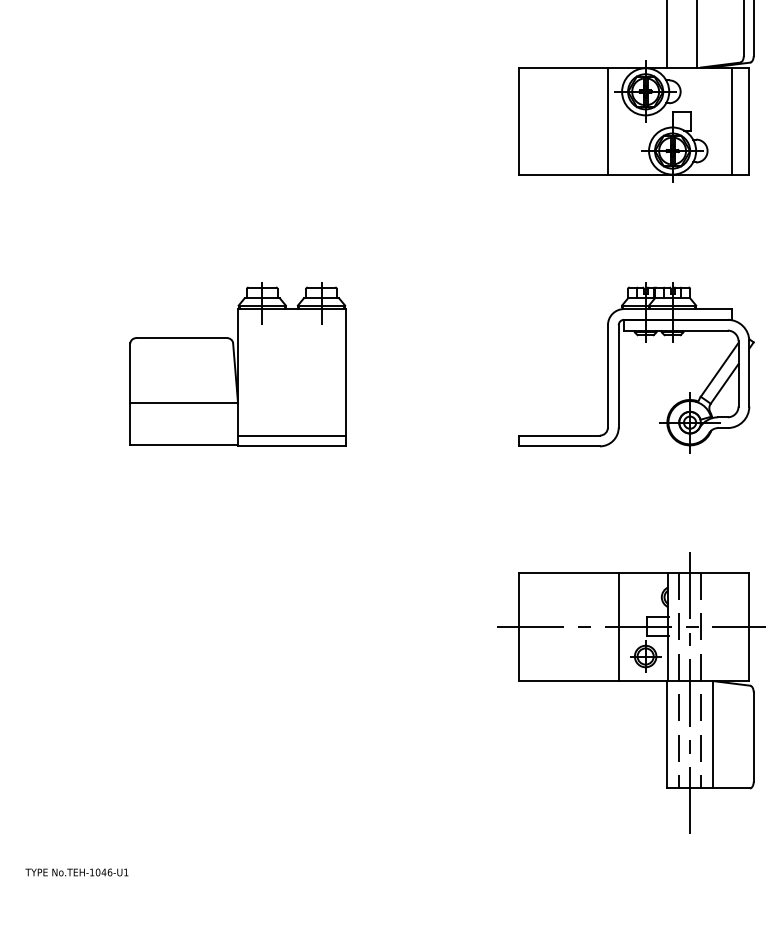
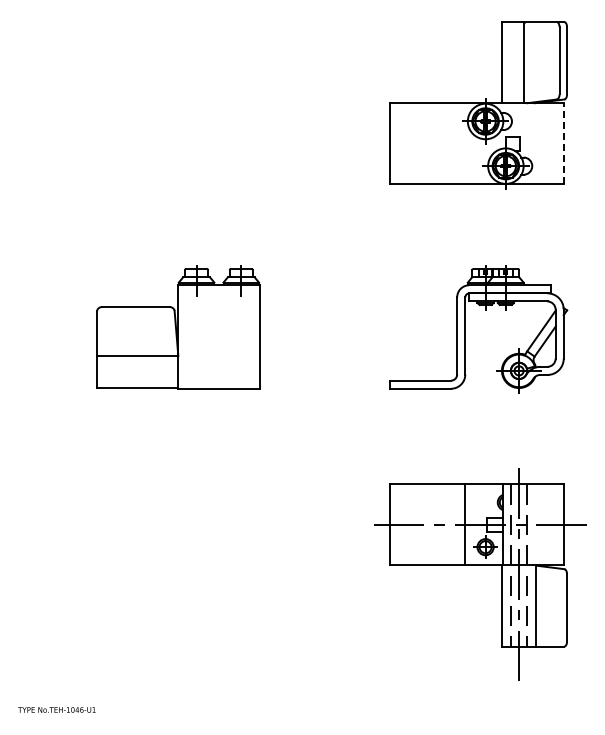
line: (608, 121) -> (457, 143), removed
line: (731, 121) -> (550, 143), removed
line: (749, 121) -> (563, 143), solid -> dashed
line: (291, 435) -> (218, 380), removed

